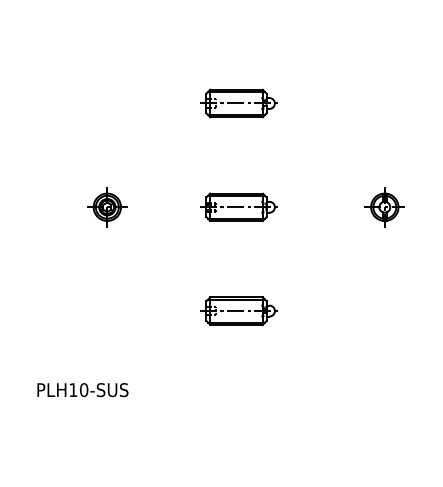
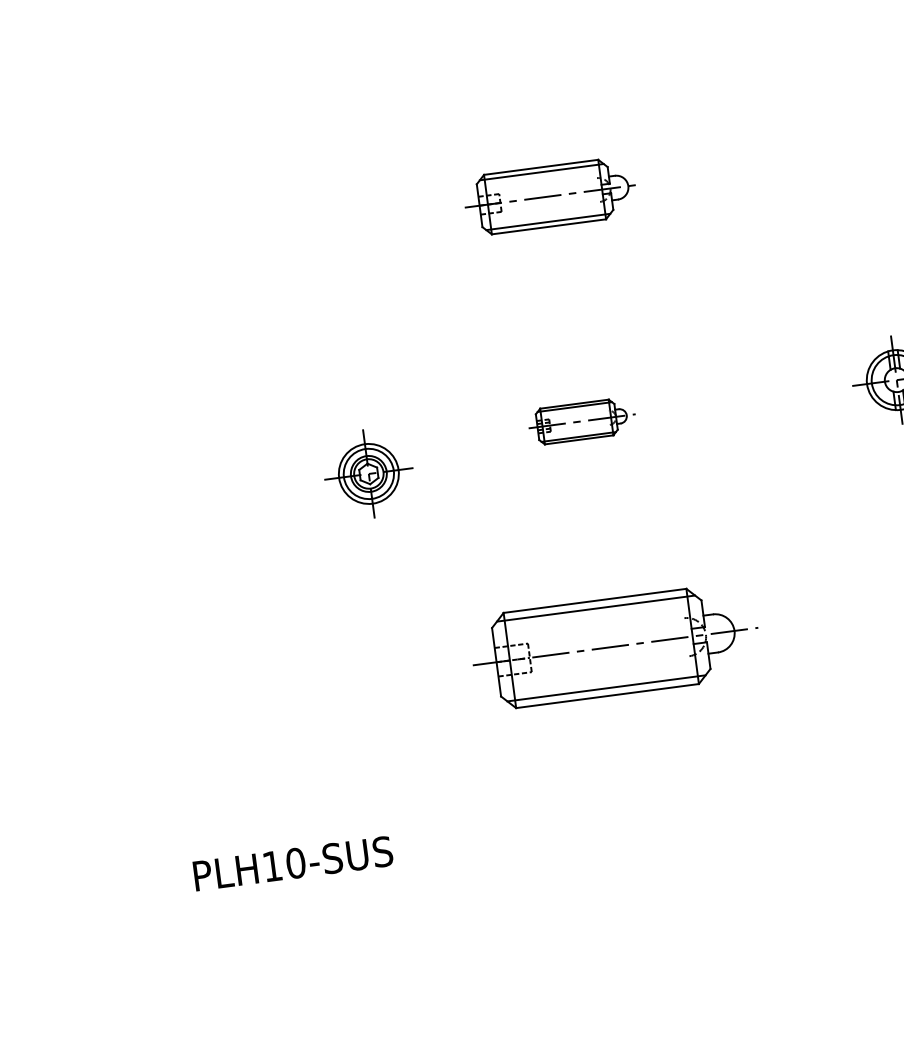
part: (238, 206) -> (578, 420), size x0.6
part: (107, 207) -> (369, 474), moved
part: (238, 310) -> (608, 646), size x1.6

